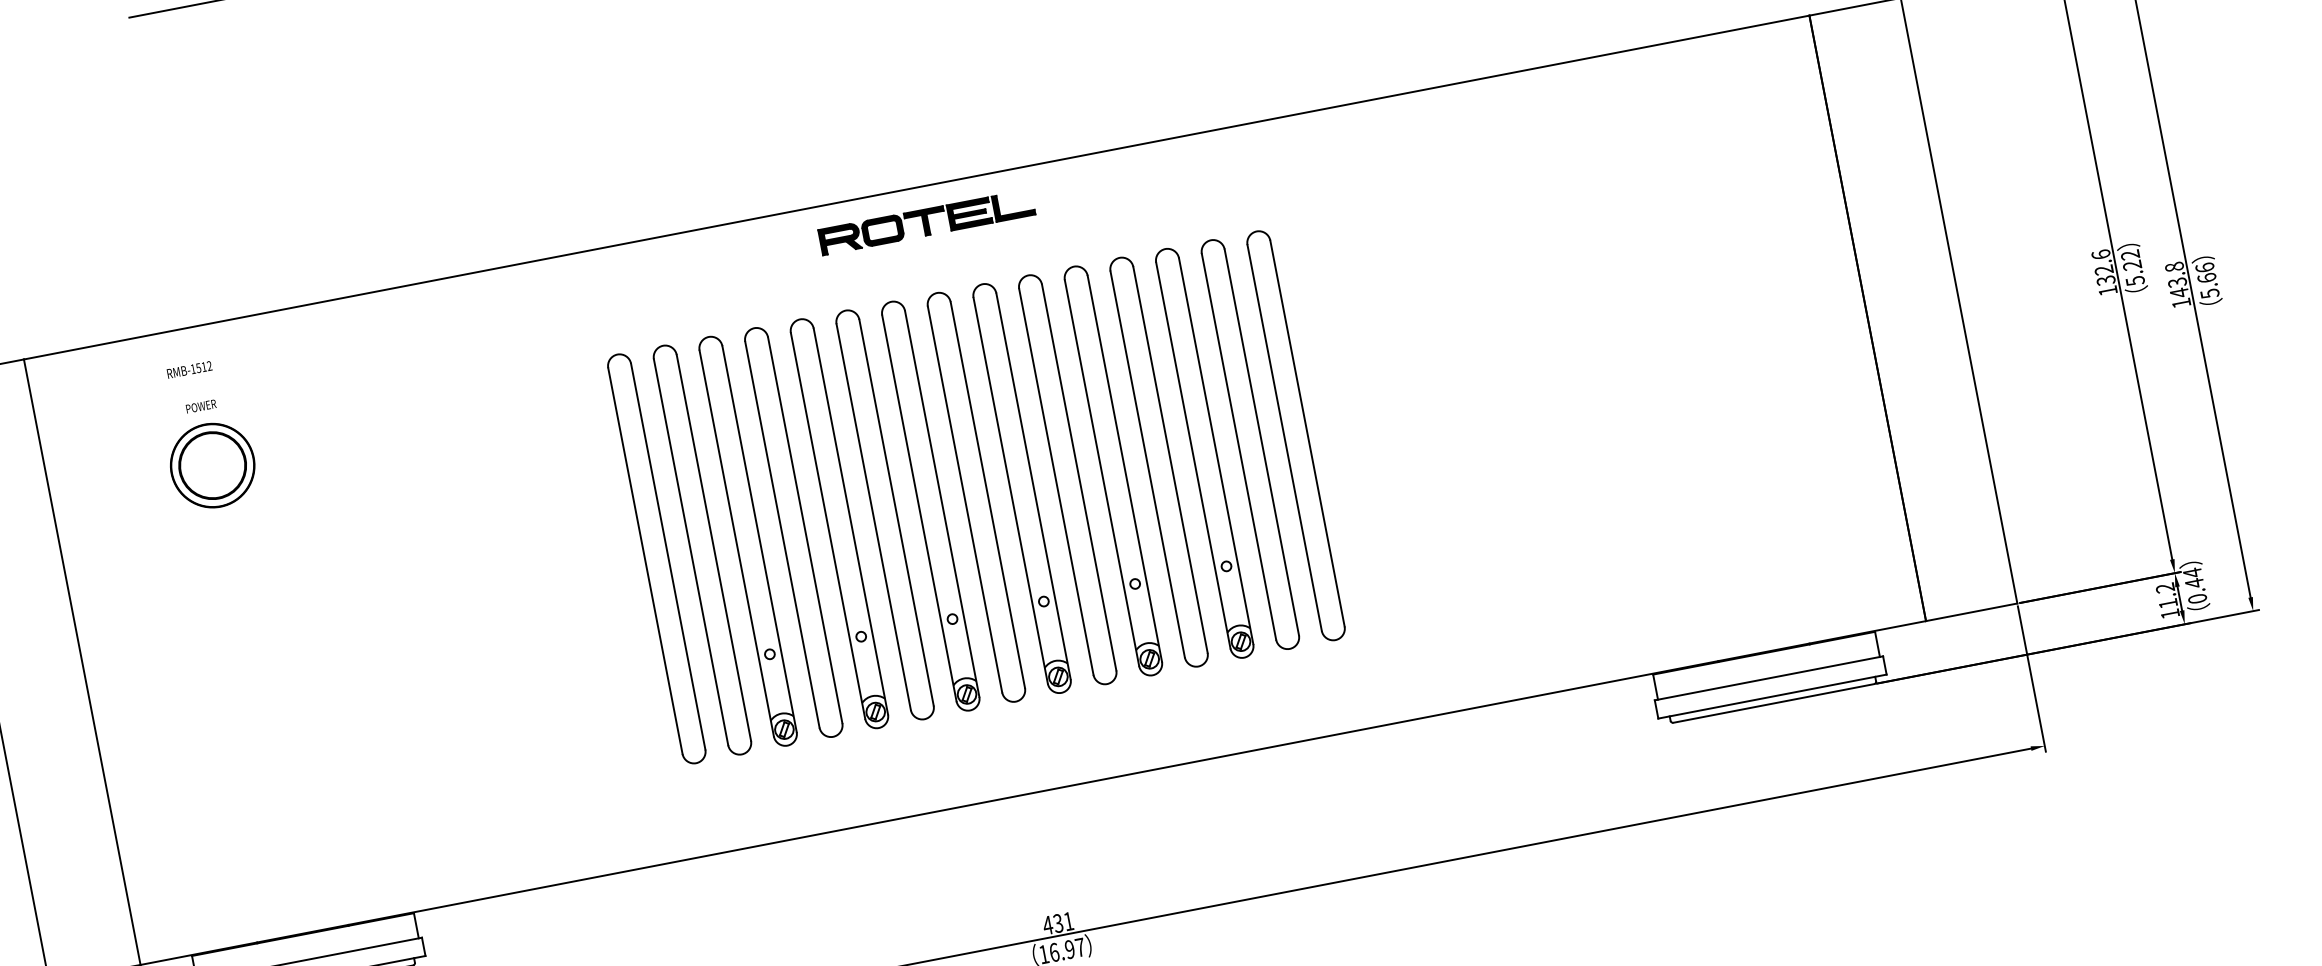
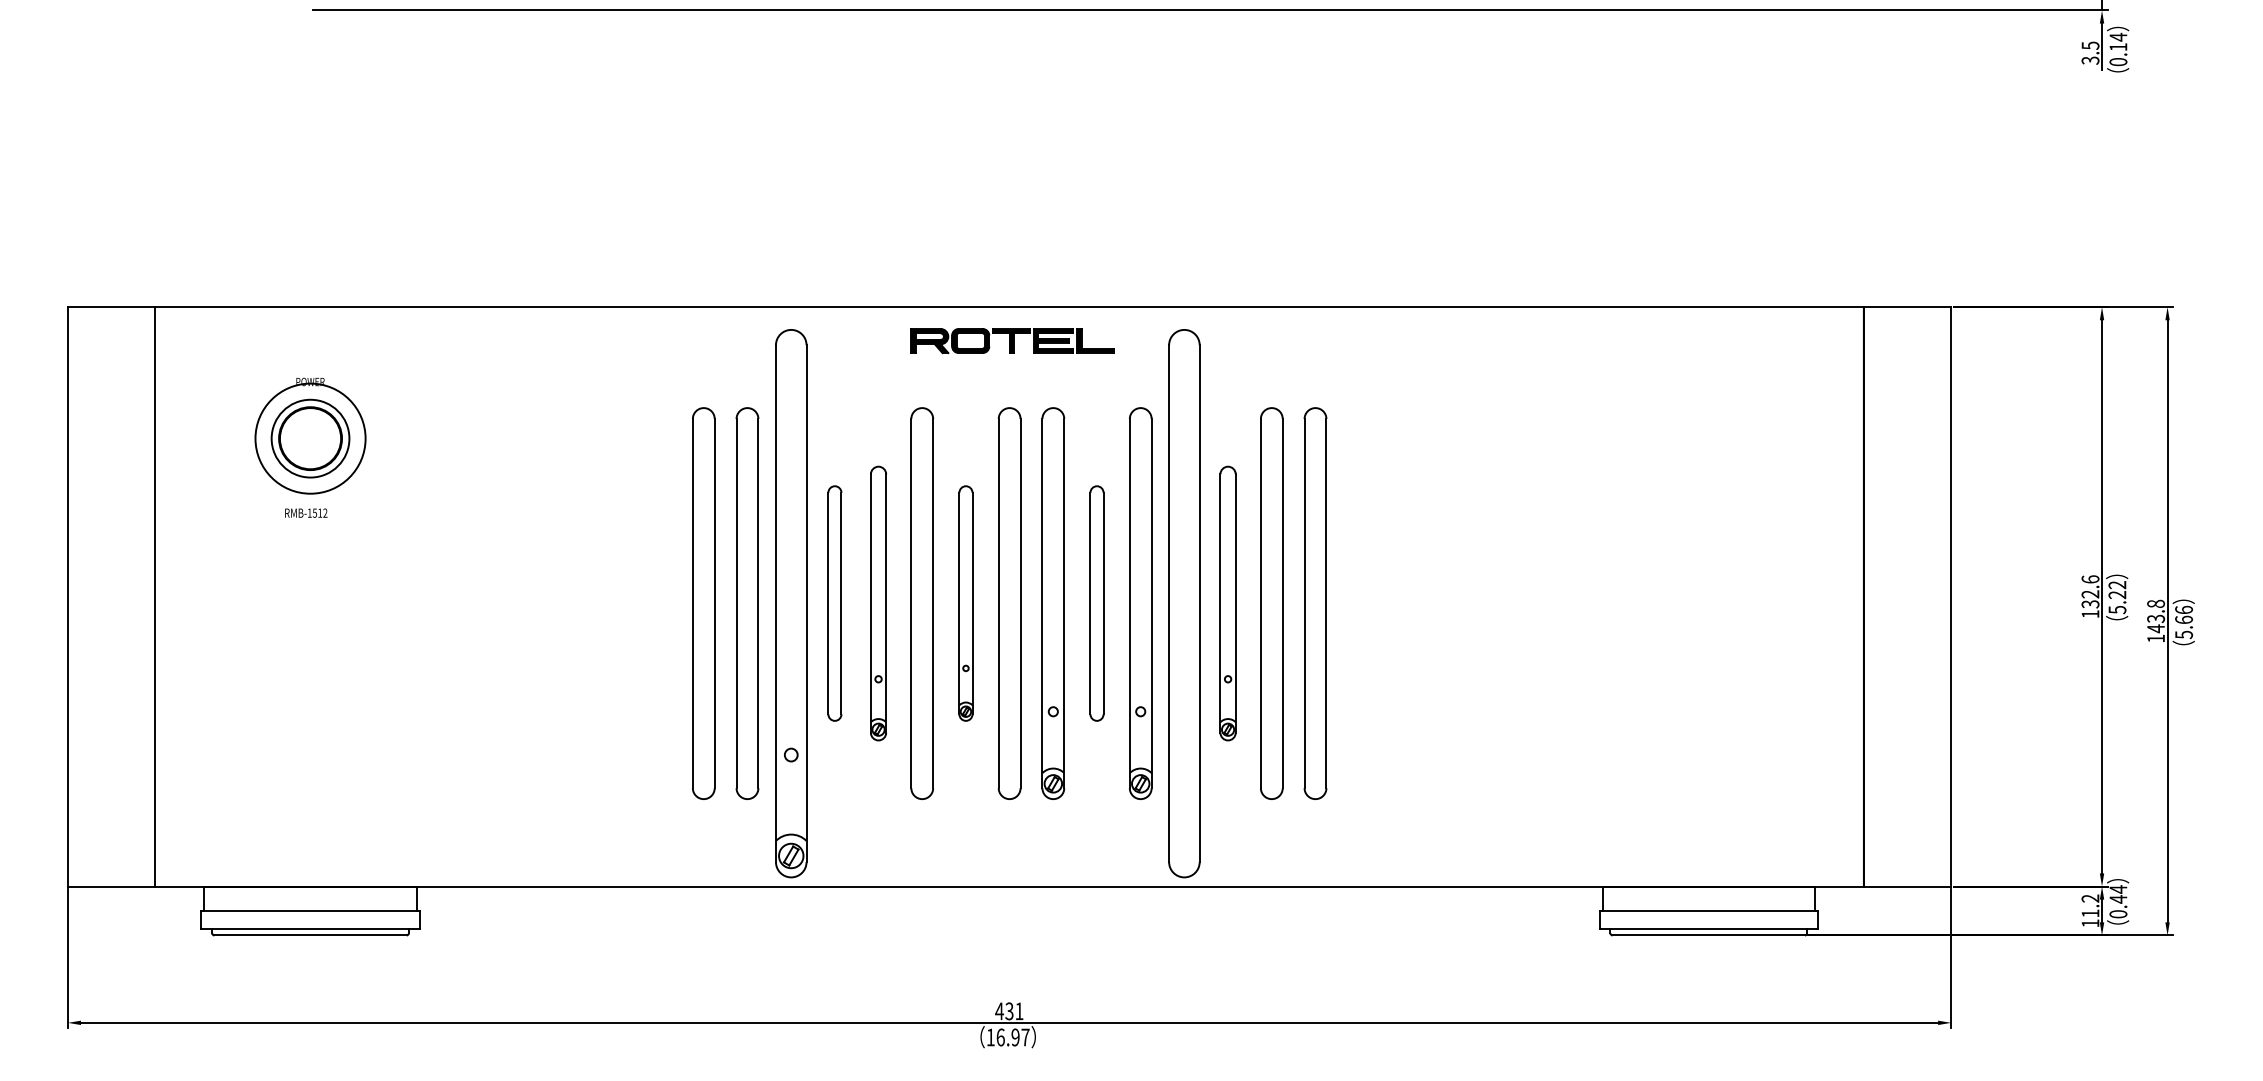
text: (189, 369) -> (306, 512), moved
part: (1204, 453) -> (1227, 603), size x0.7
part: (1159, 462) -> (1184, 603), size x1.4
circle: (212, 465) -> (310, 438), size x1.4
part: (1067, 479) -> (1096, 603), size x0.6
part: (930, 506) -> (965, 603), size x0.6
part: (839, 523) -> (878, 603), size x0.7
part: (793, 532) -> (834, 603), size x0.6
part: (747, 541) -> (790, 603), size x1.4

